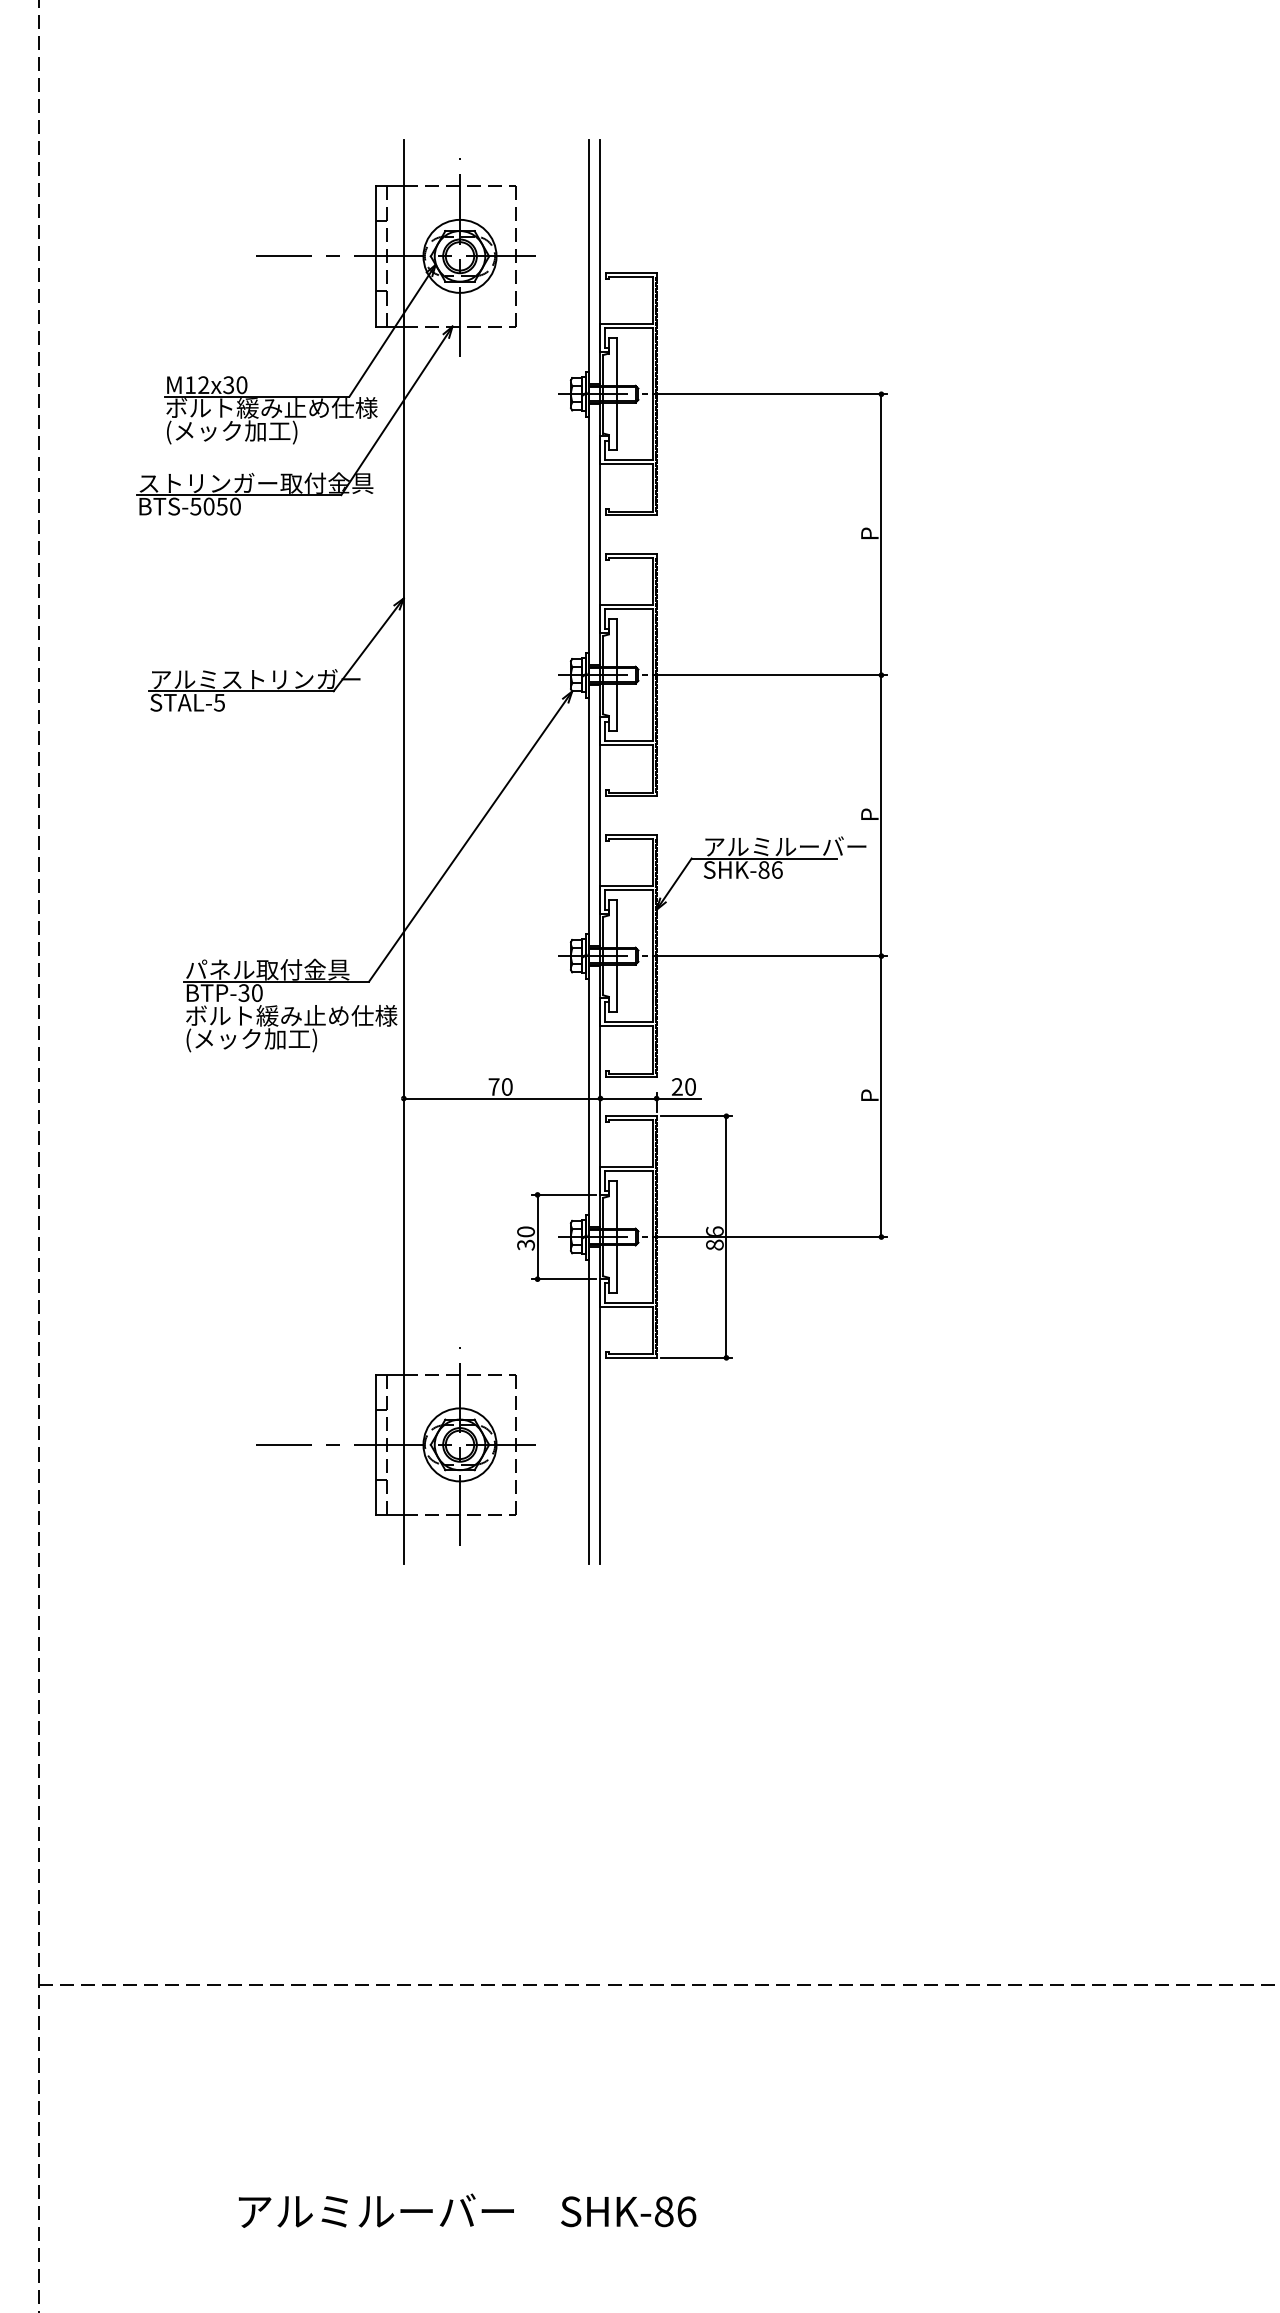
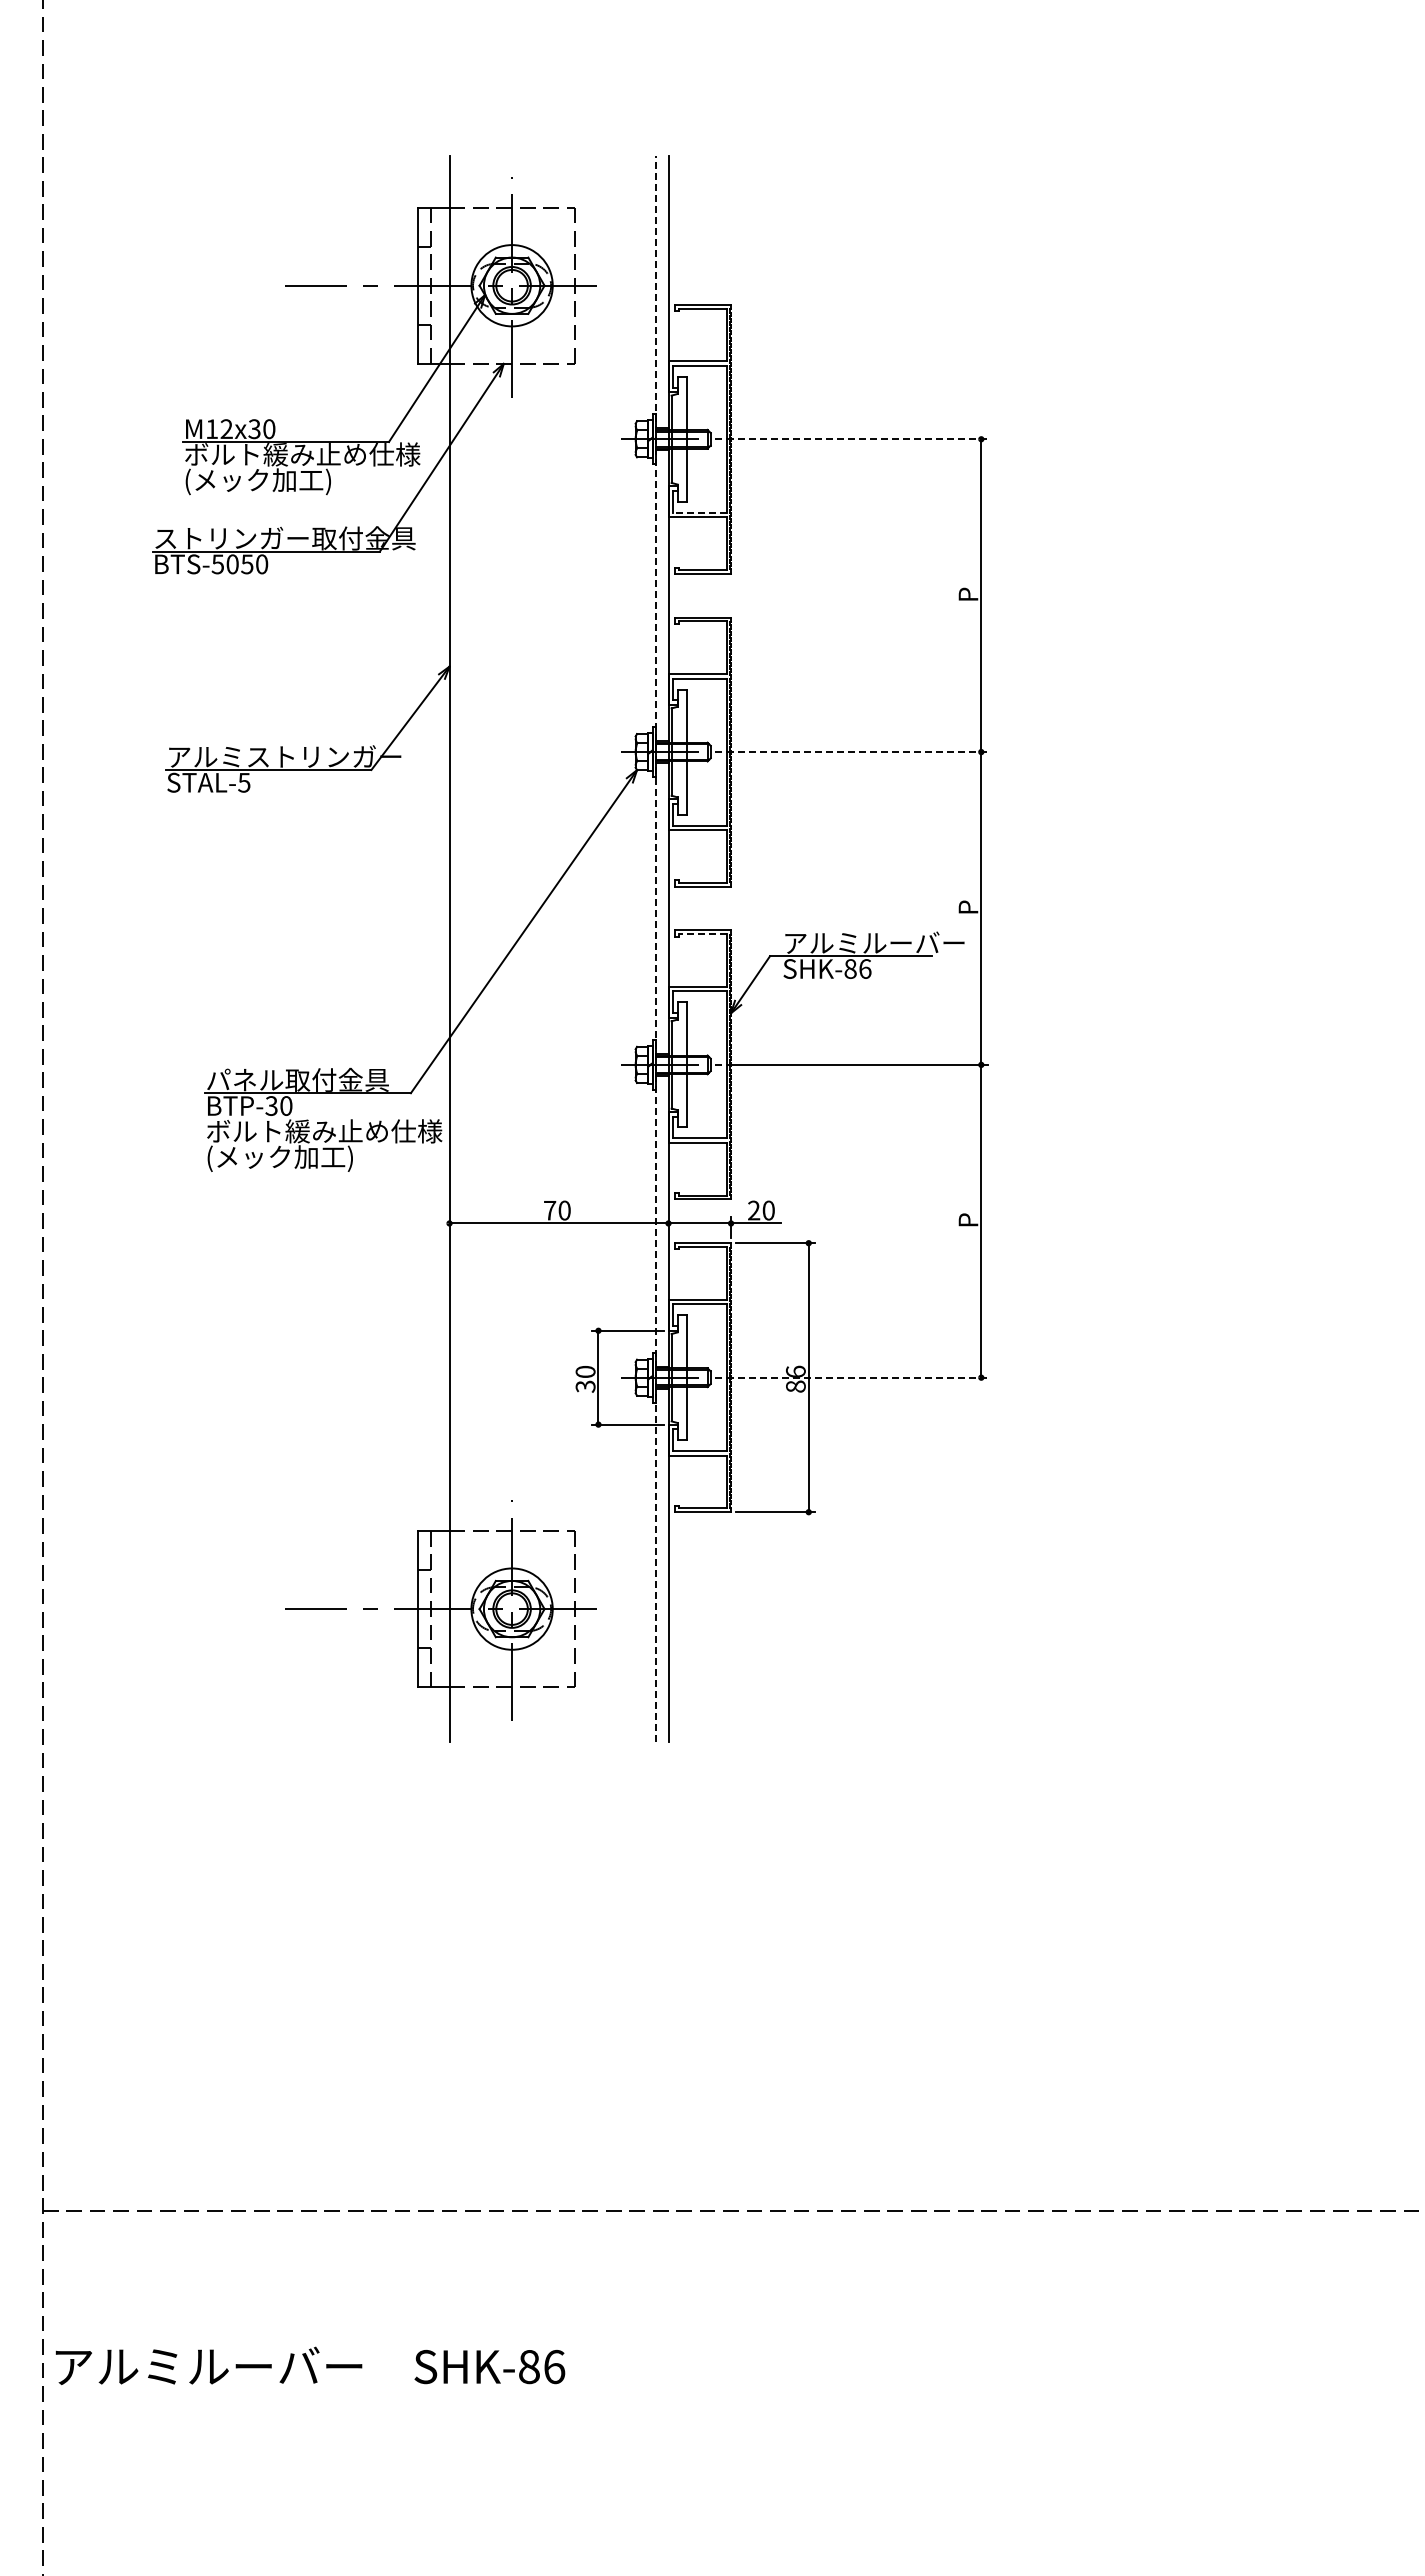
line: (770, 394) -> (857, 439), solid -> dashed
line: (629, 460) -> (700, 512), solid -> dashed
line: (770, 675) -> (857, 752), solid -> dashed
line: (631, 839) -> (702, 934), solid -> dashed
line: (588, 851) -> (655, 948), solid -> dashed
line: (770, 1236) -> (857, 1377), solid -> dashed
text: (467, 2210) -> (310, 2365), moved

